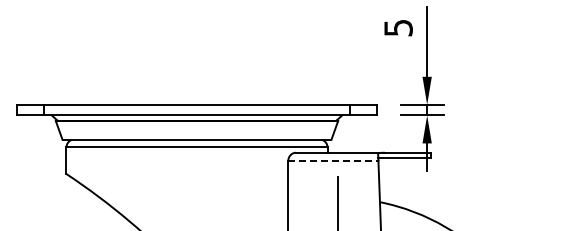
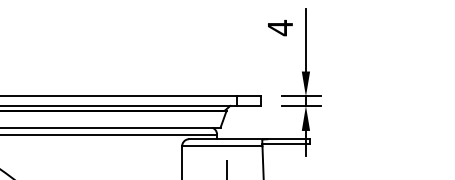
text: (398, 28) -> (280, 28), 5 -> 4
line: (333, 160) -> (222, 146), dashed -> solid

